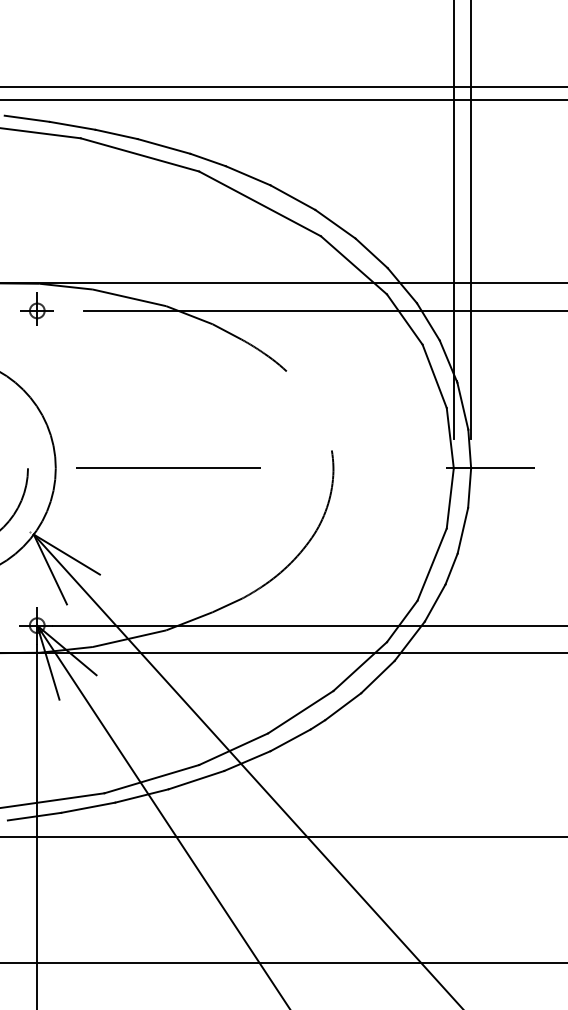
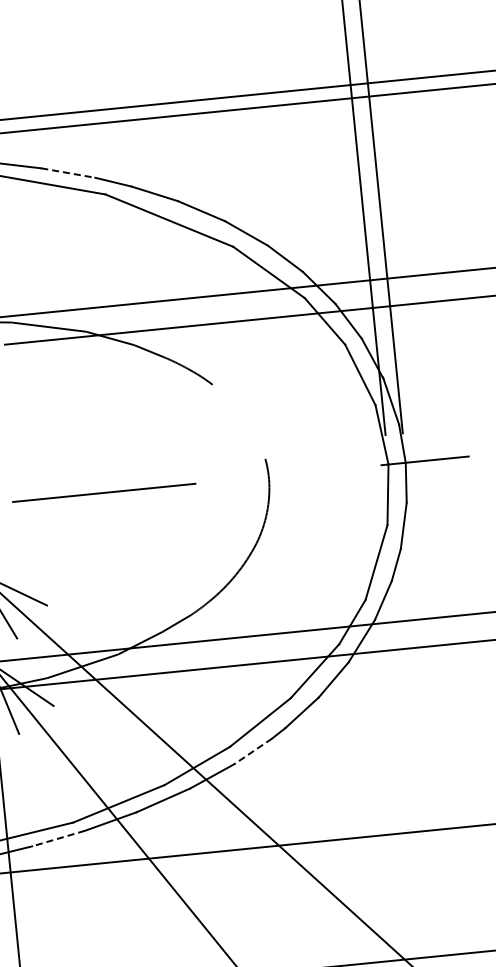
line: (164, 146) -> (68, 173), solid -> dashed
line: (290, 740) -> (253, 751), solid -> dashed
line: (87, 807) -> (57, 838), solid -> dashed

